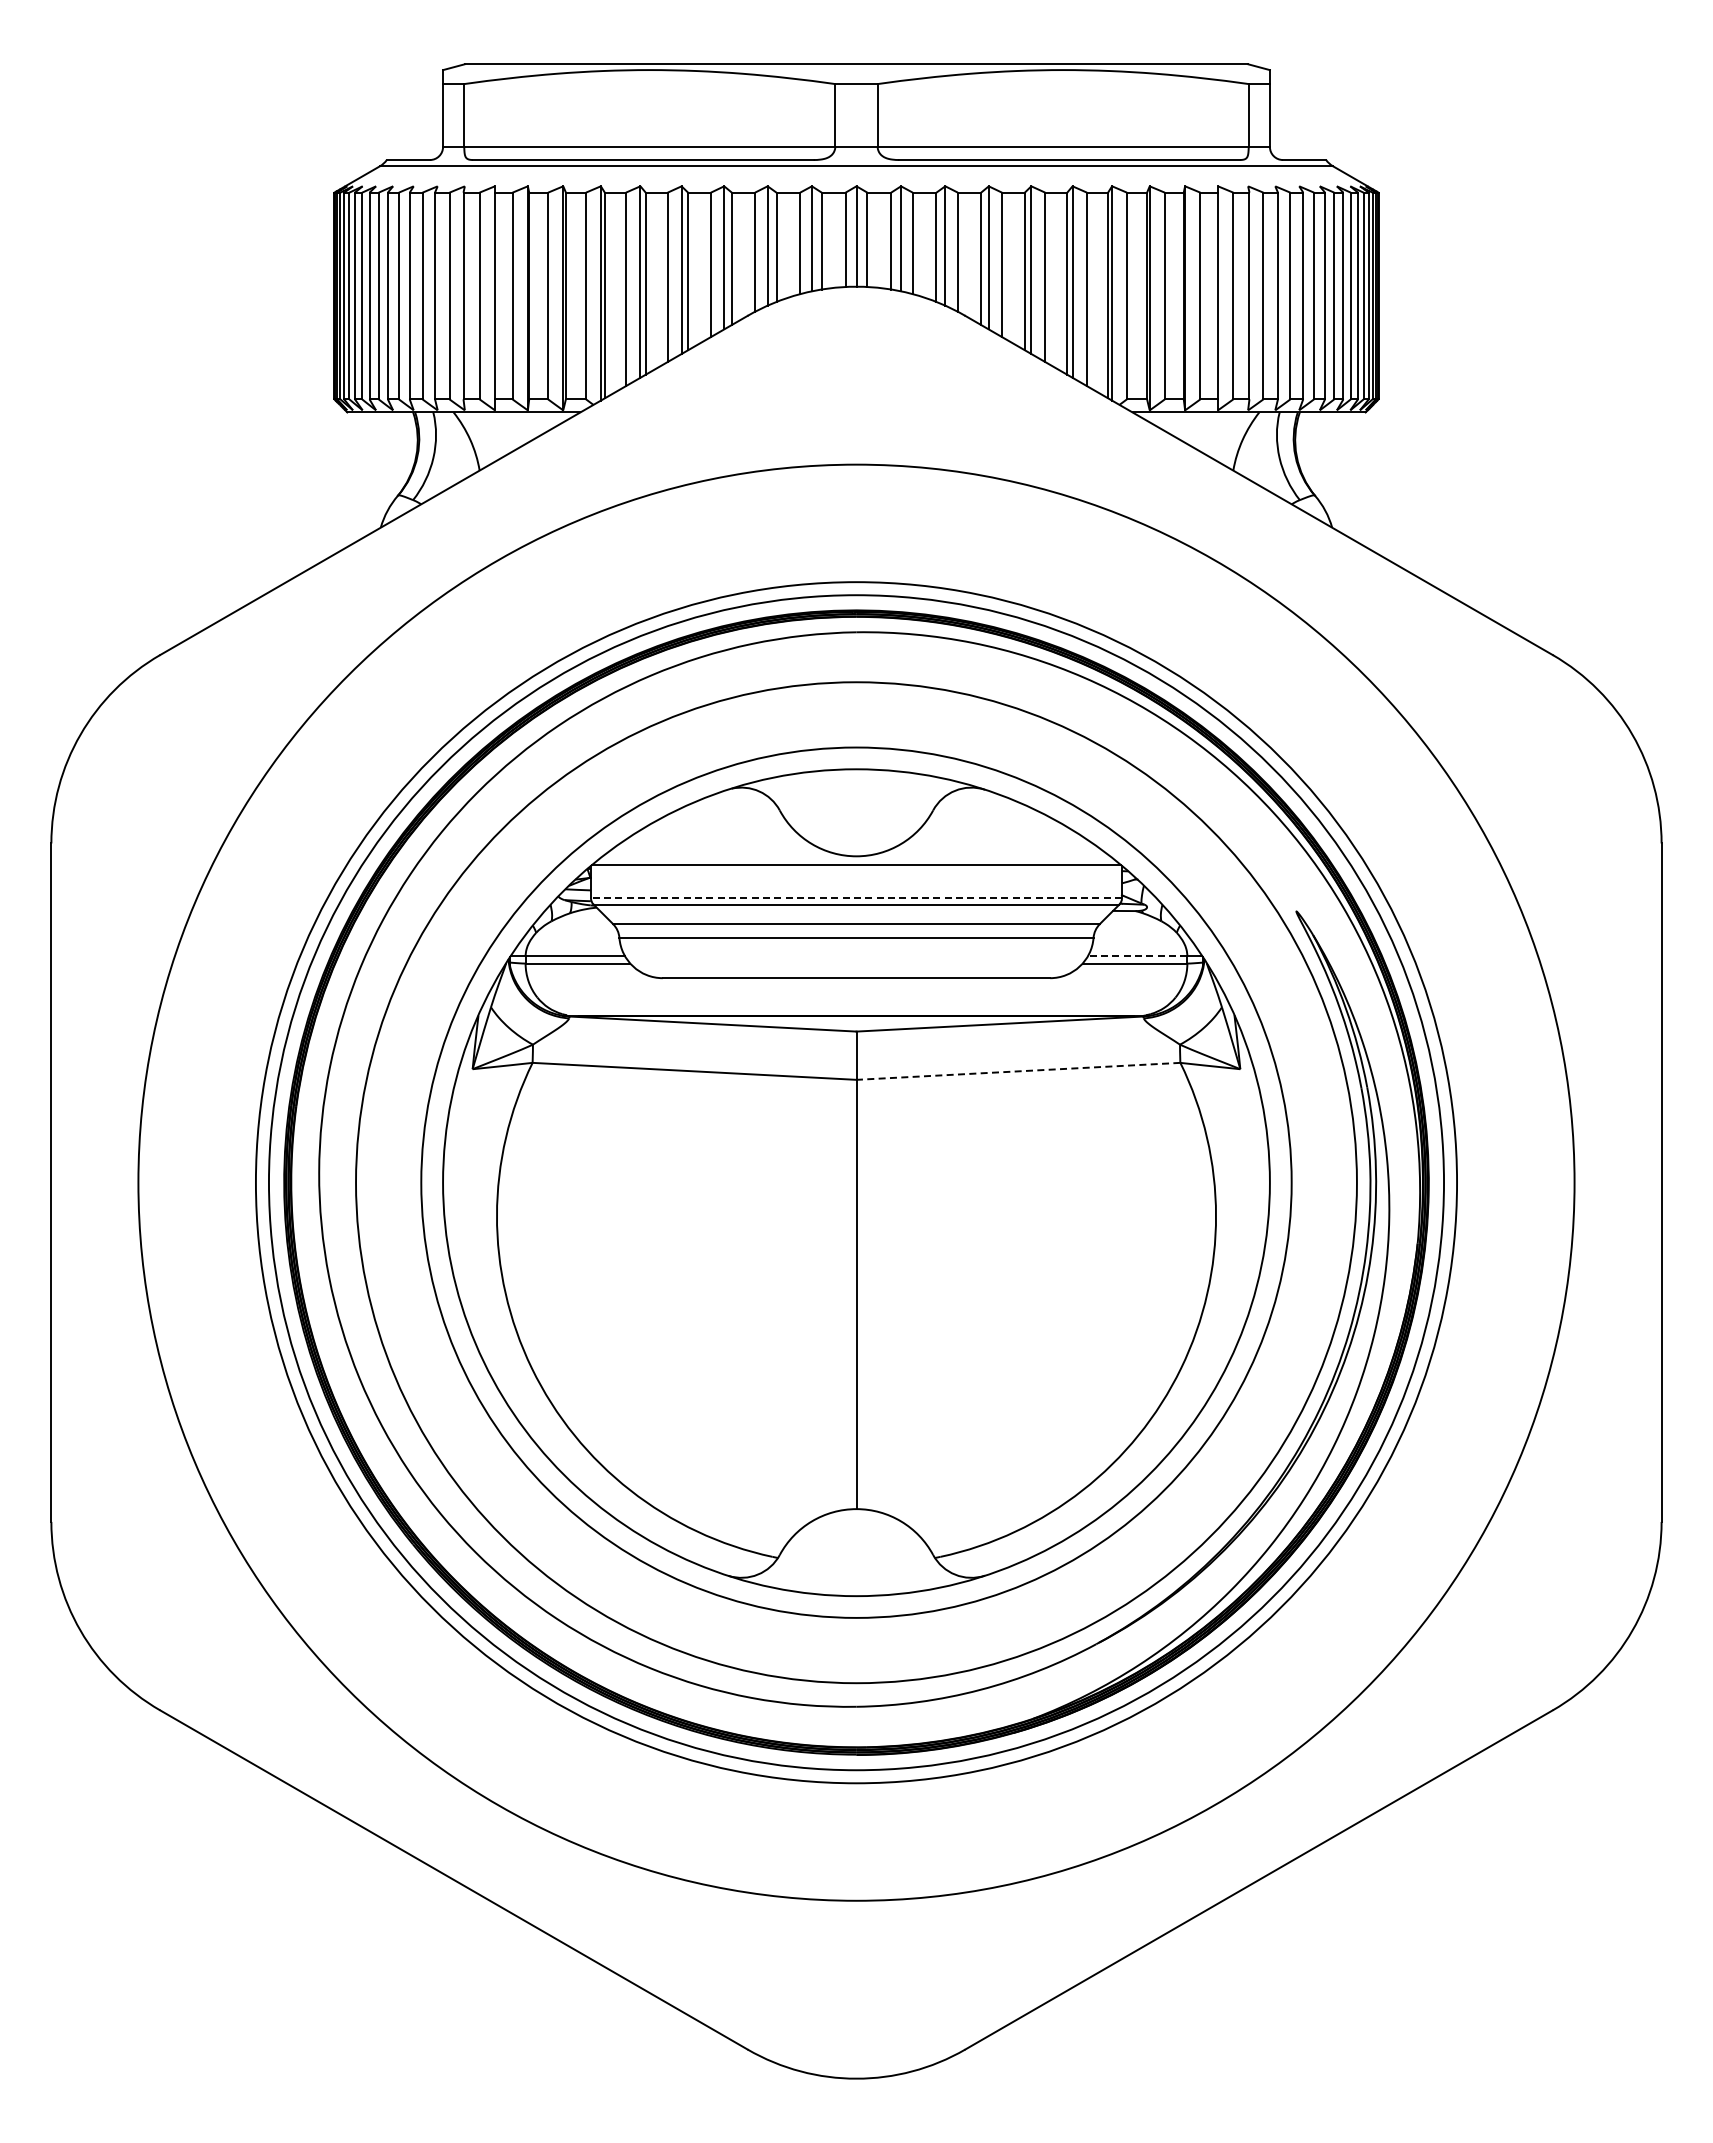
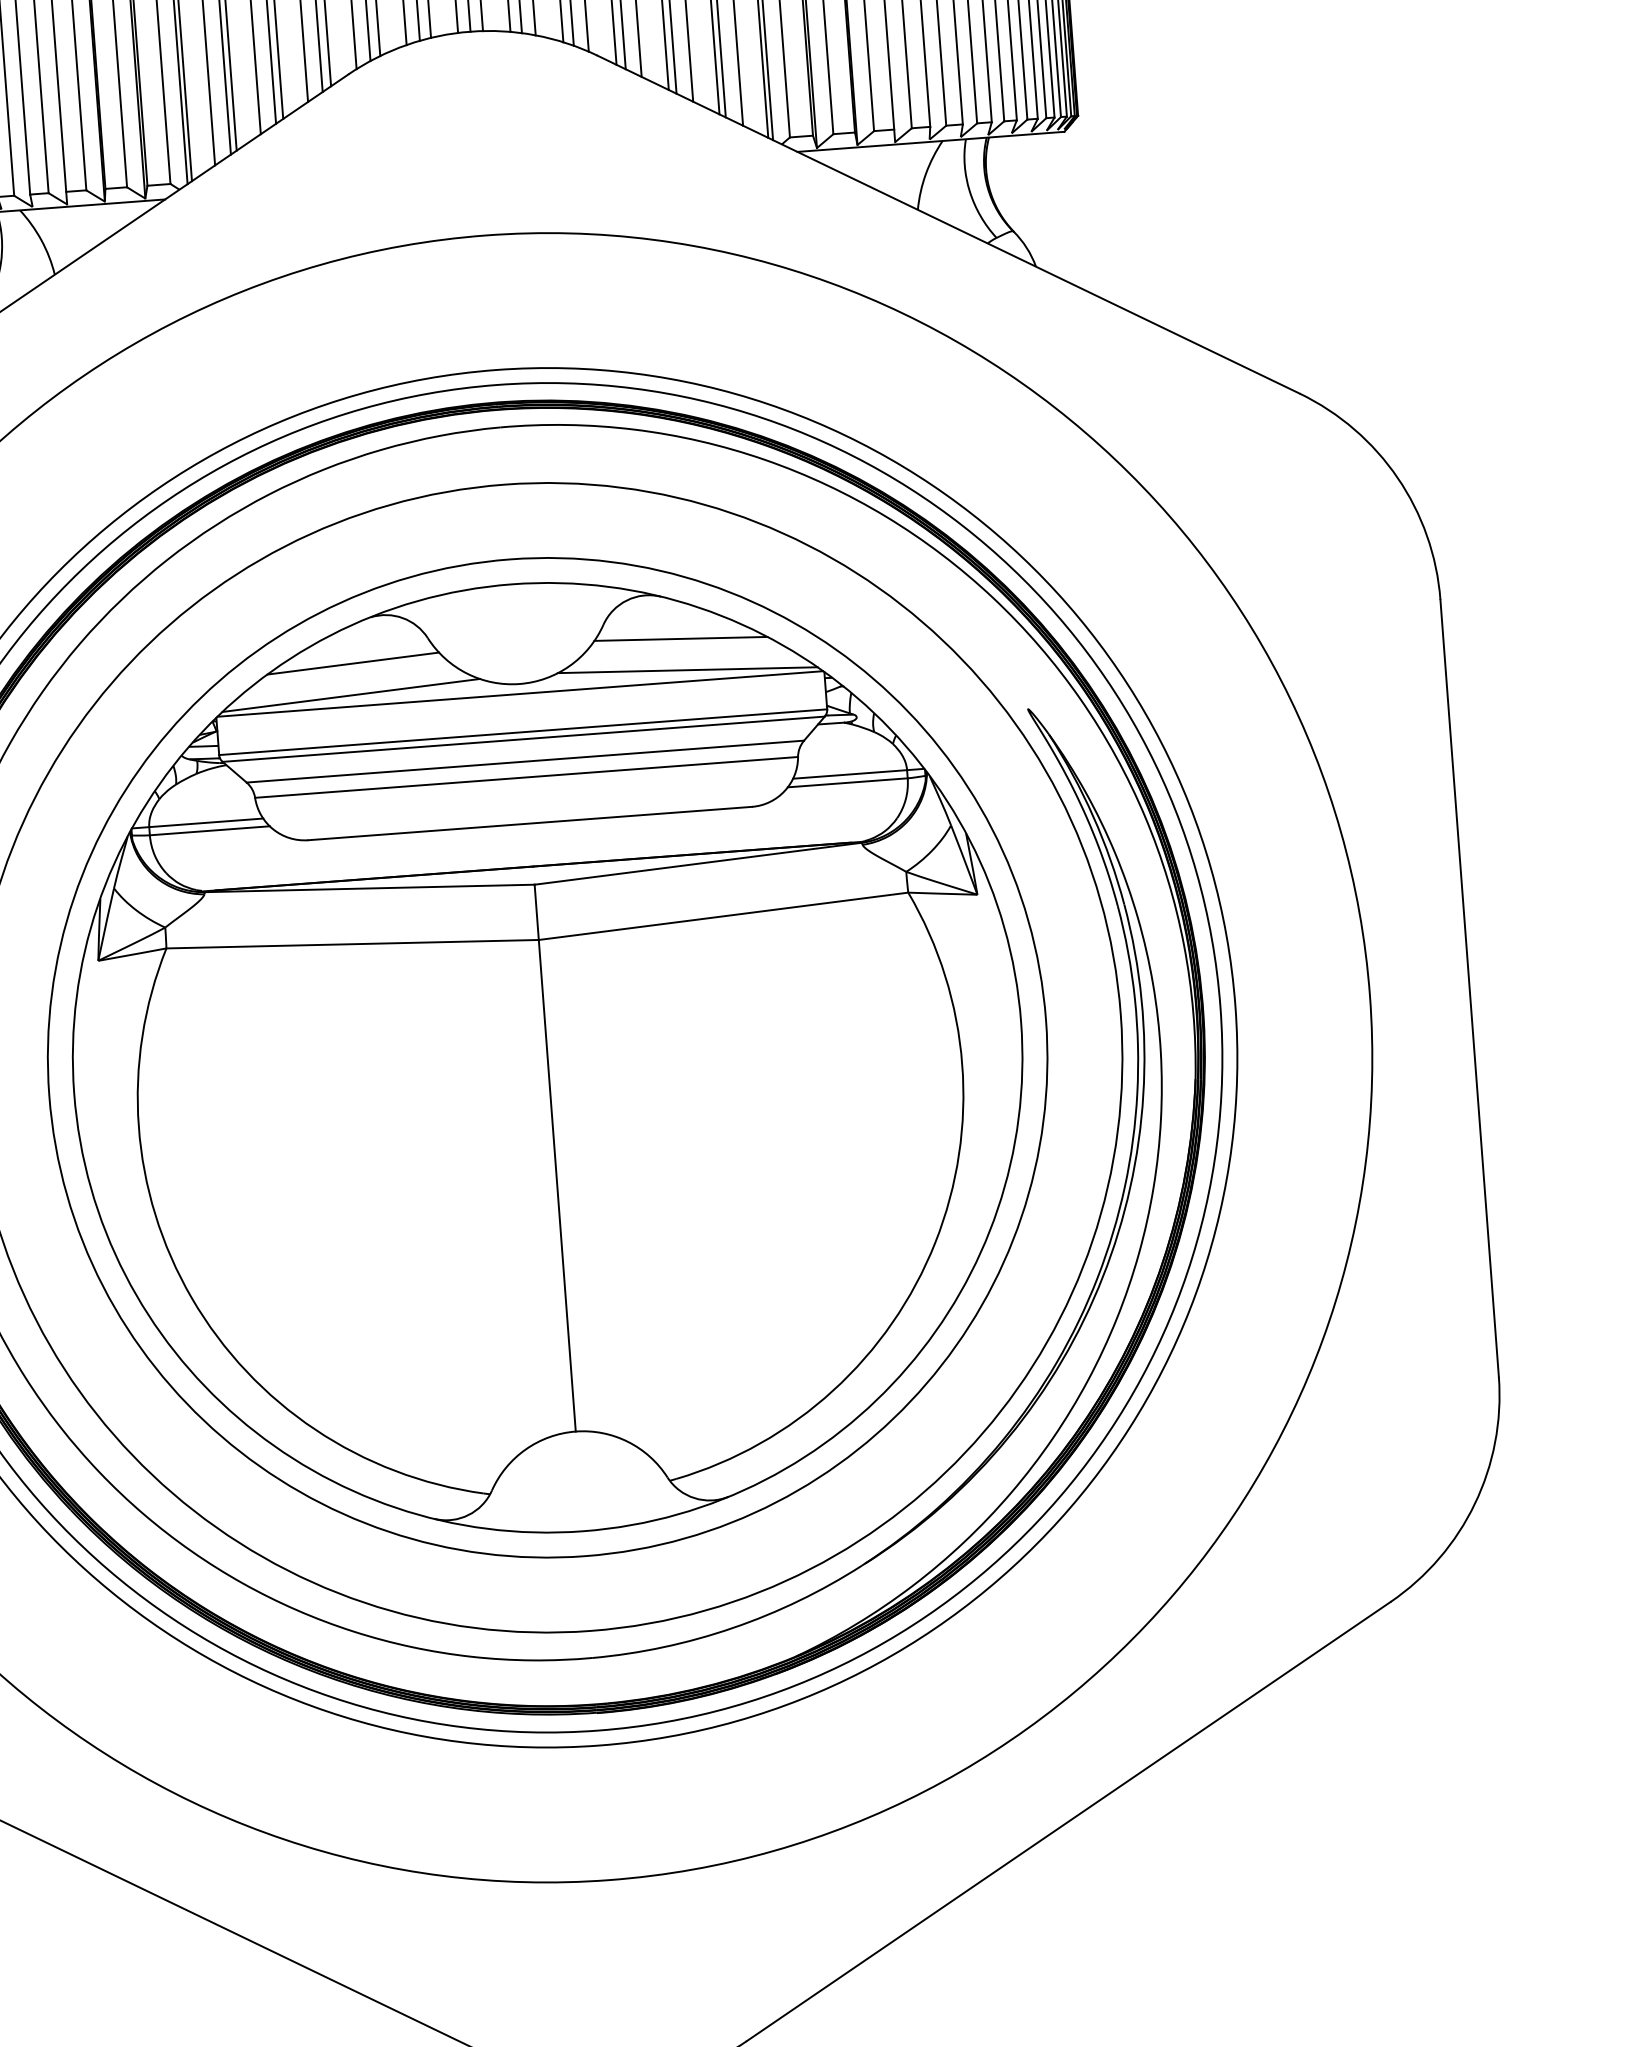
line: (713, 827) -> (353, 663), added
line: (999, 827) -> (680, 638), added
line: (709, 855) -> (351, 695), added
line: (1003, 855) -> (687, 670), added
line: (855, 898) -> (522, 732), dashed -> solid
line: (1137, 956) -> (849, 774), dashed -> solid
line: (1017, 1071) -> (722, 916), dashed -> solid

